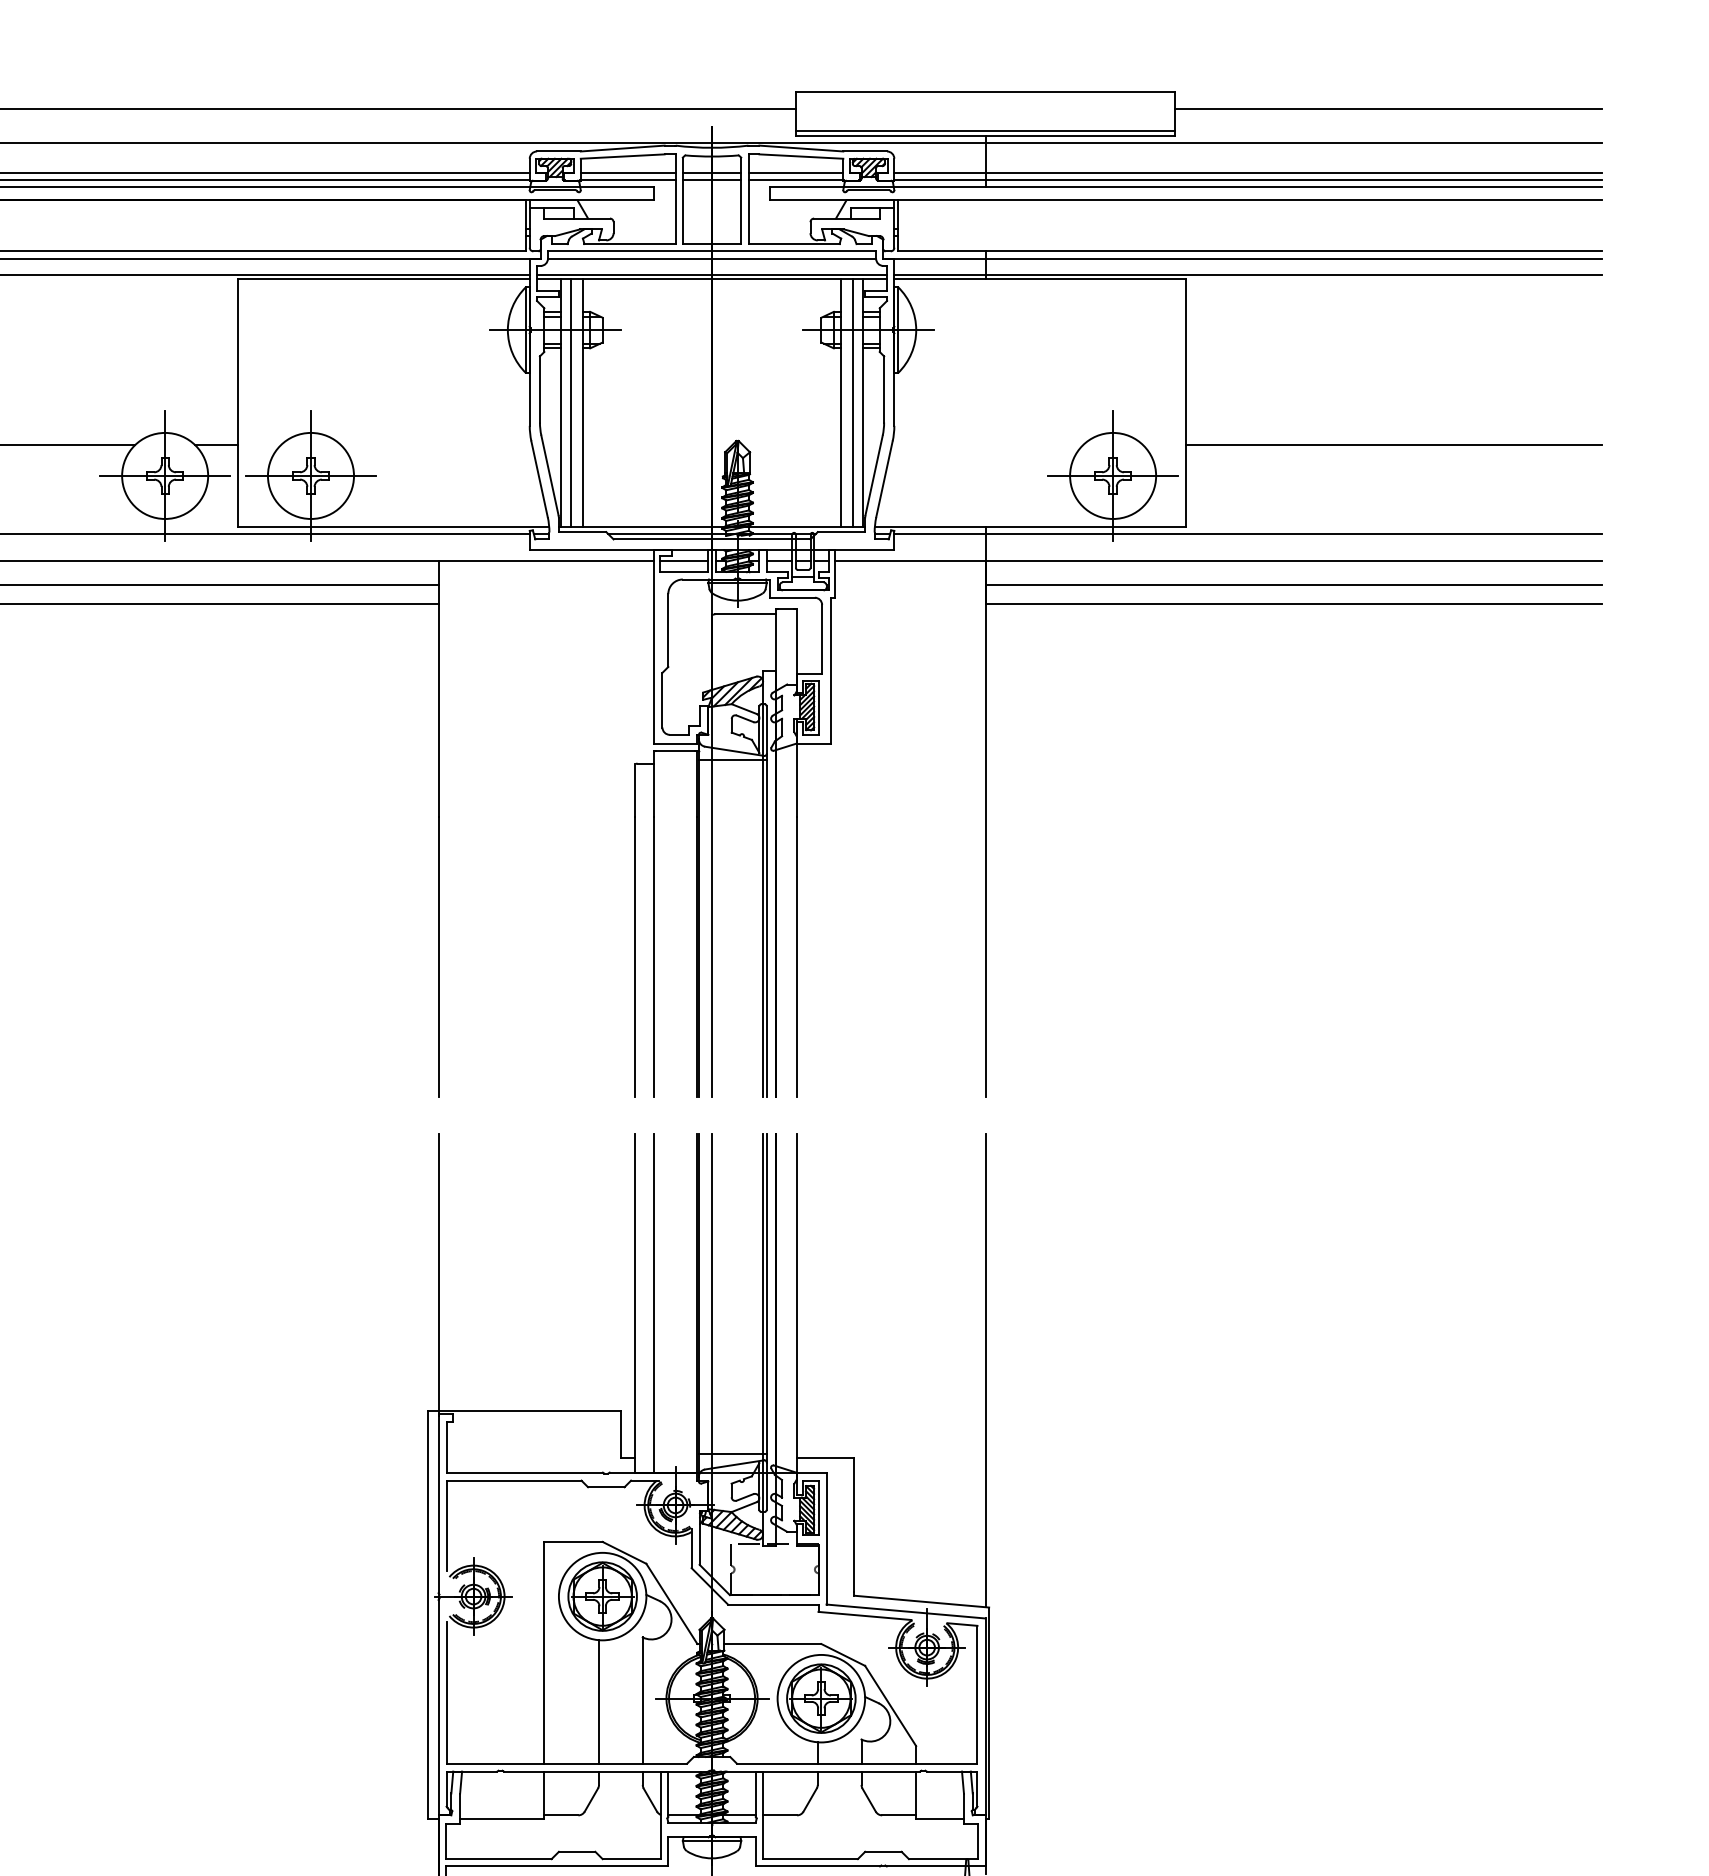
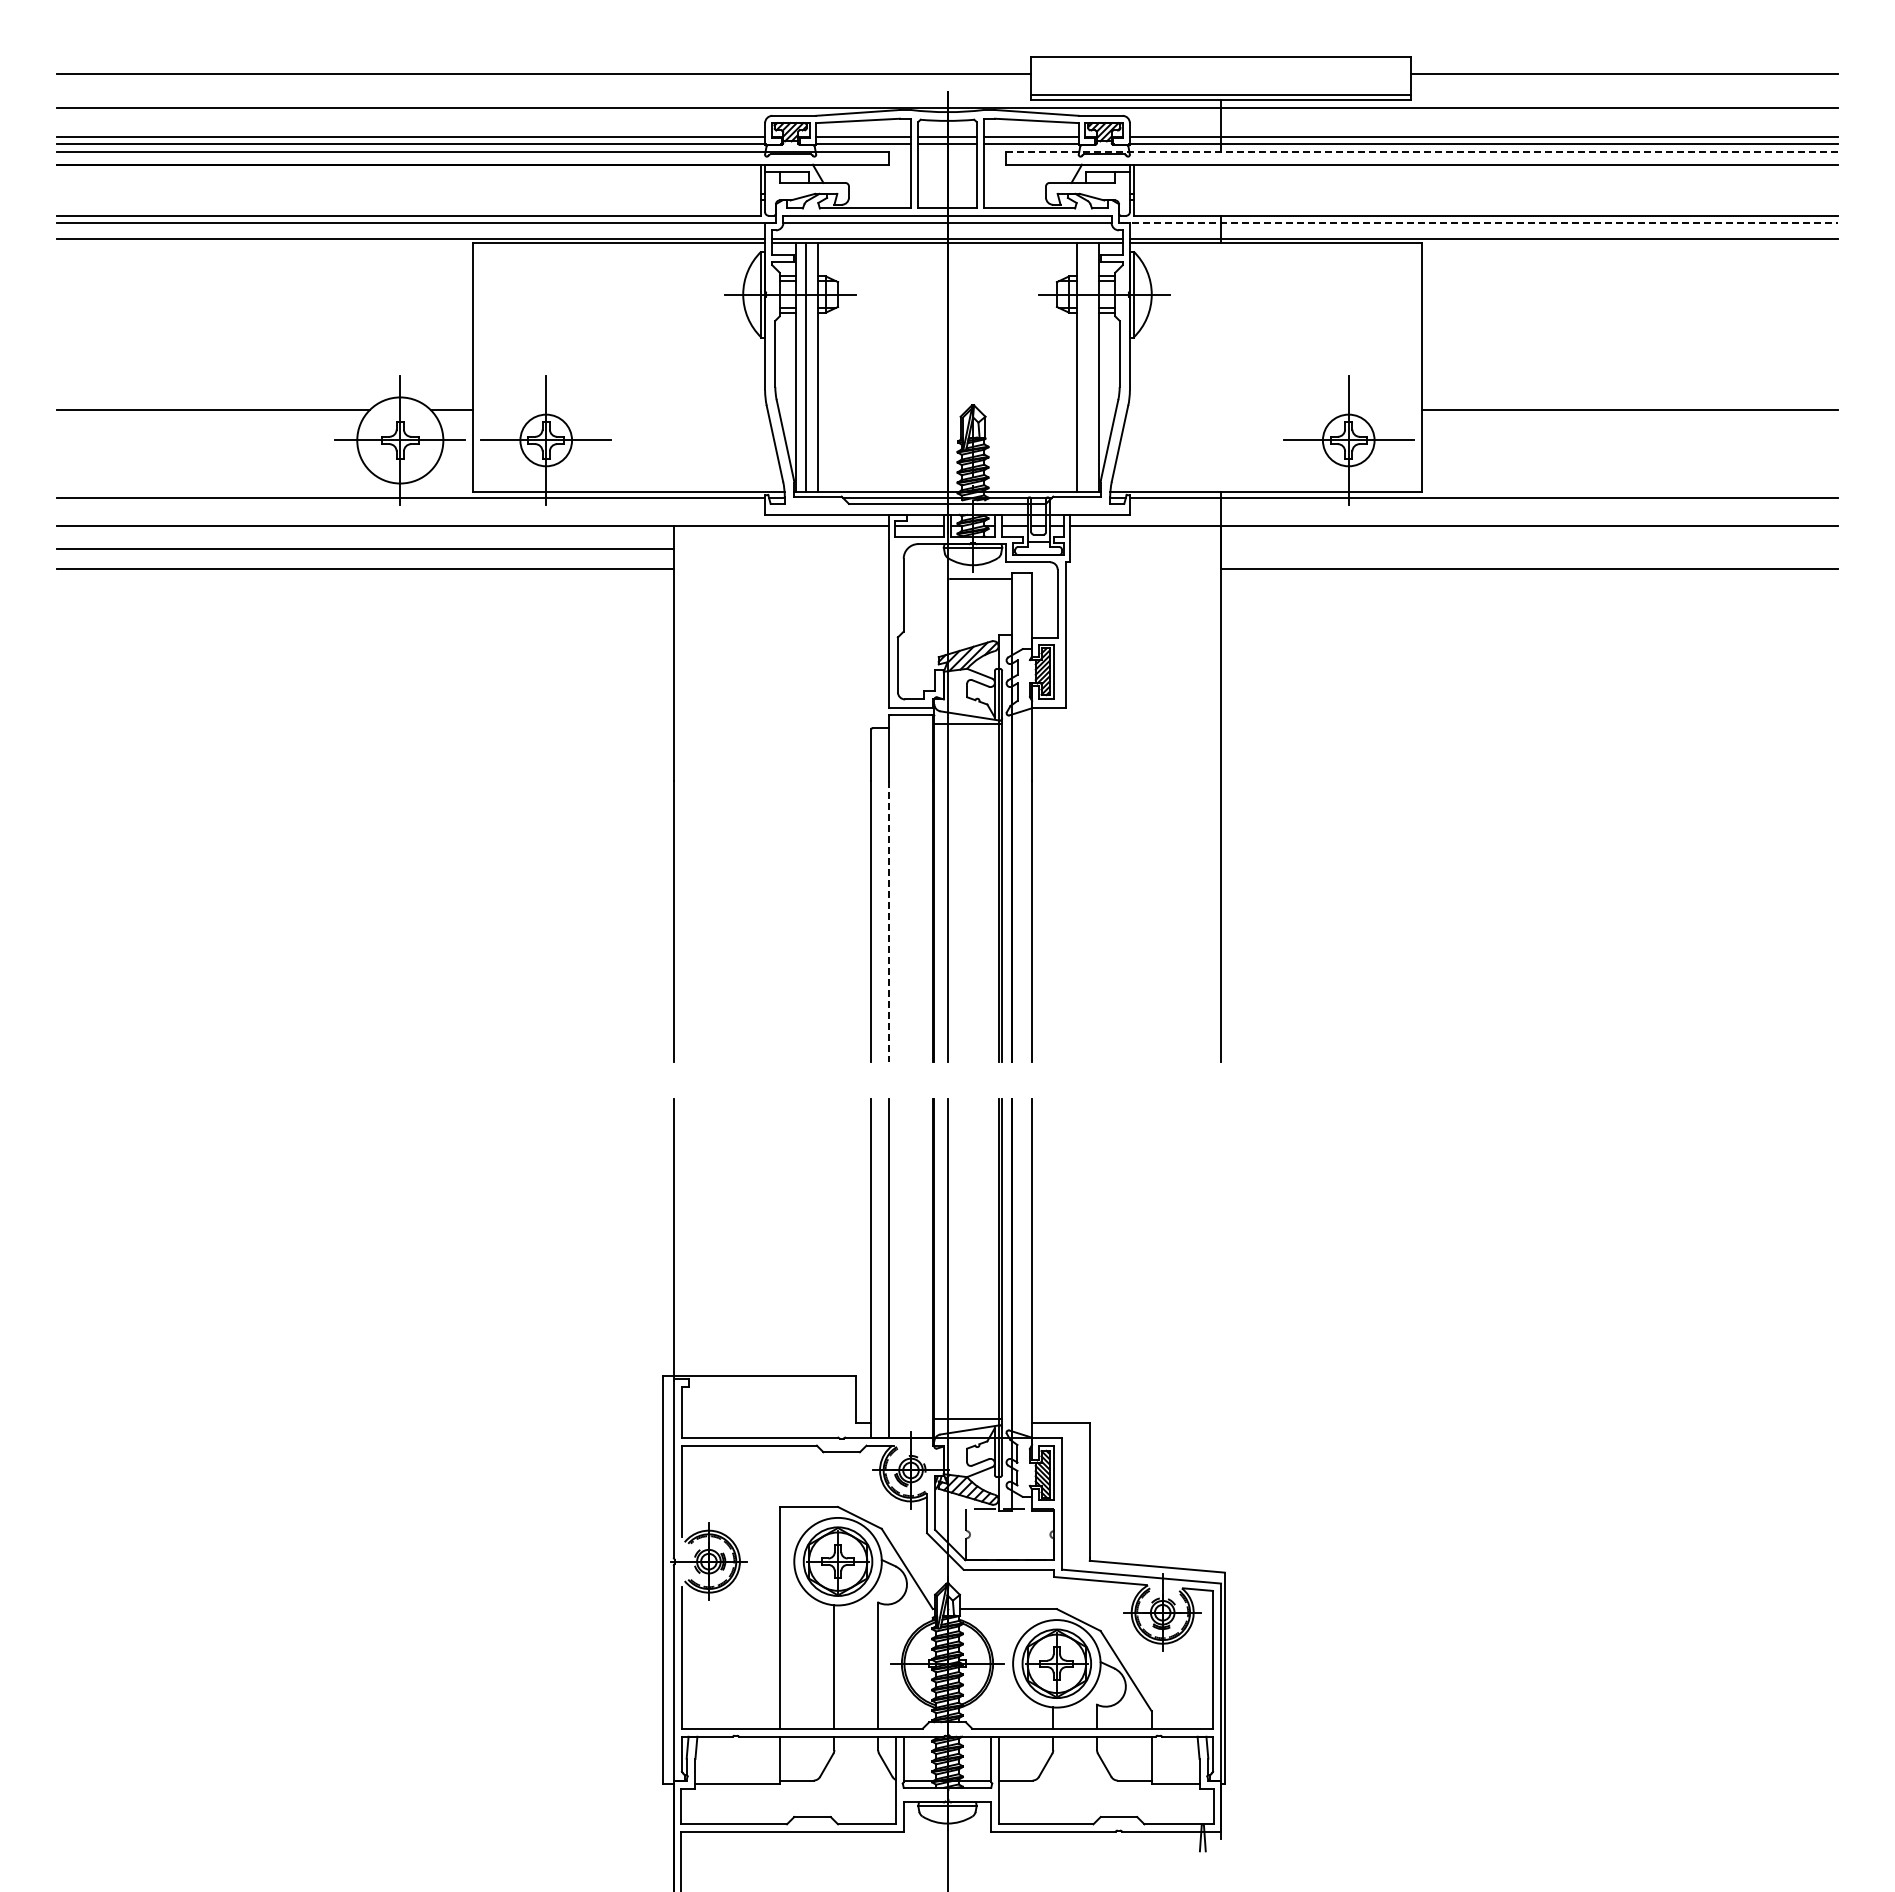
line: (1186, 187) -> (1422, 151), solid -> dashed
line: (1243, 259) -> (1479, 223), solid -> dashed
line: (852, 403) -> (1088, 367), removed
circle: (311, 475) -> (546, 440), size x0.6
circle: (1112, 475) -> (1348, 440), size x0.6
line: (1293, 584) -> (1529, 549), removed
line: (654, 957) -> (889, 922), solid -> dashed
line: (985, 1370) -> (1221, 1335), removed

